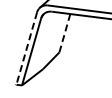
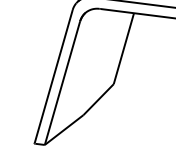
line: (64, 33) -> (123, 49), dashed -> solid
line: (26, 48) -> (53, 76), dashed -> solid

